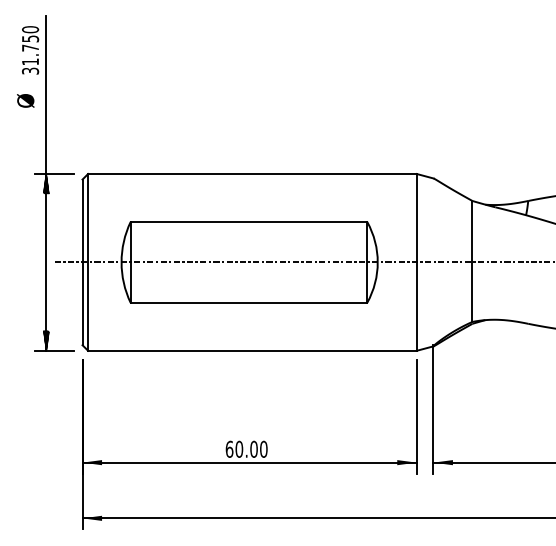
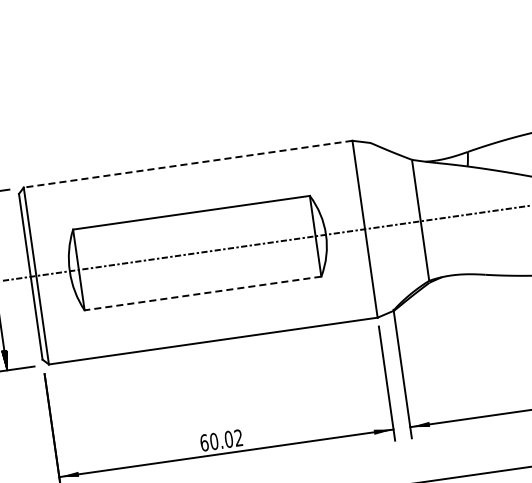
line: (251, 173) -> (187, 163), solid -> dashed
line: (248, 302) -> (202, 293), solid -> dashed
text: (263, 448) -> (238, 437), 60.00 -> 60.02

